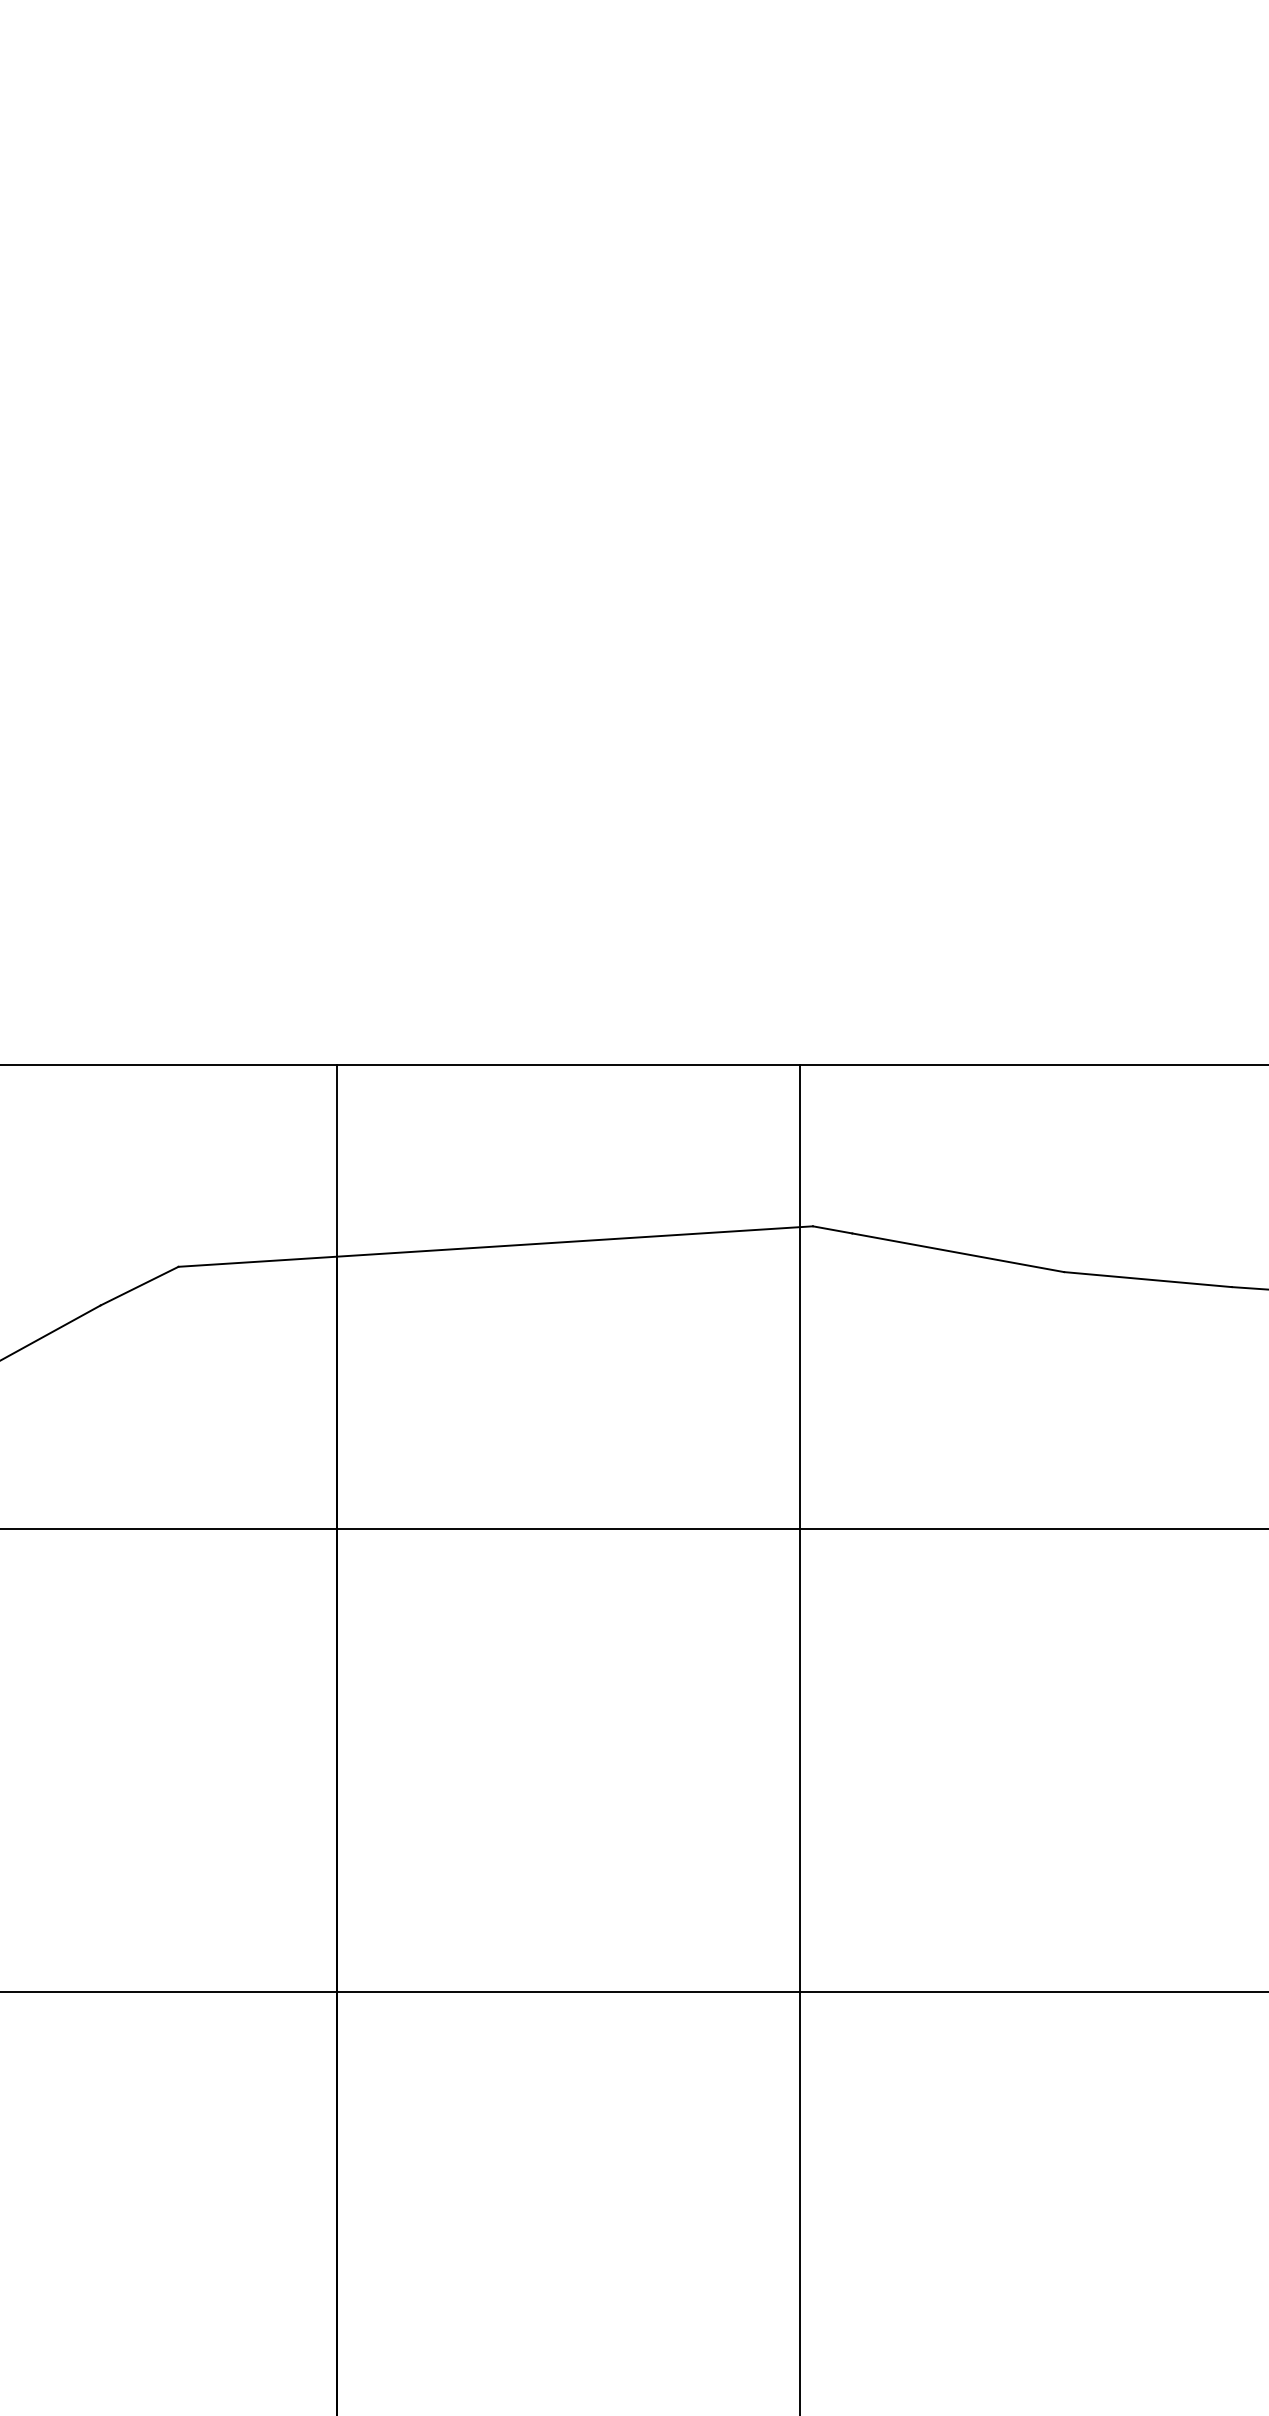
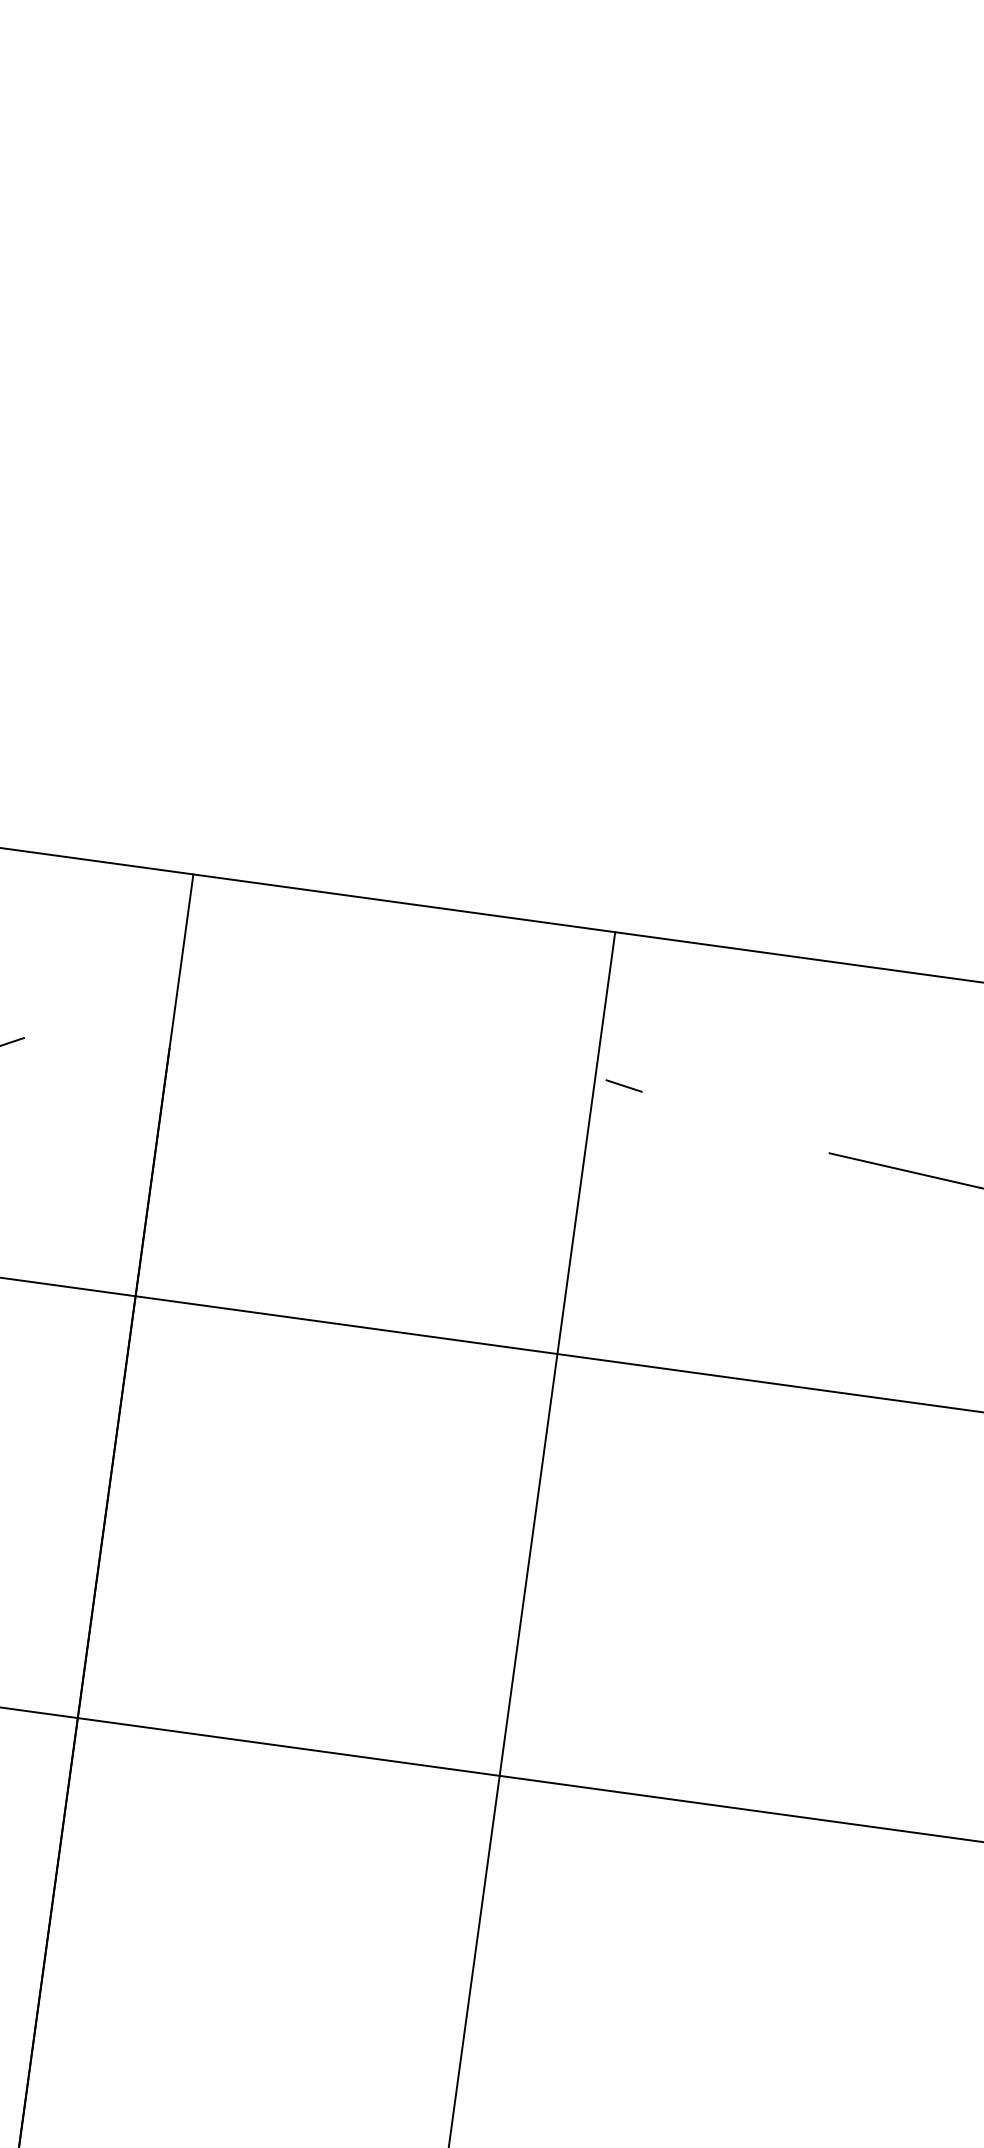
line: (495, 1246) -> (315, 1059), removed
line: (958, 1252) -> (735, 1122), removed

